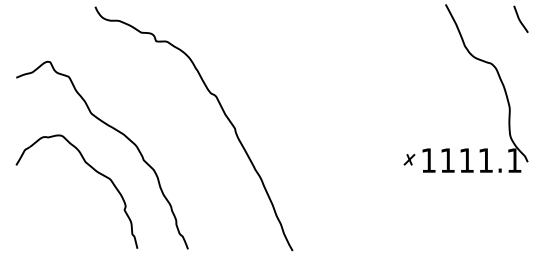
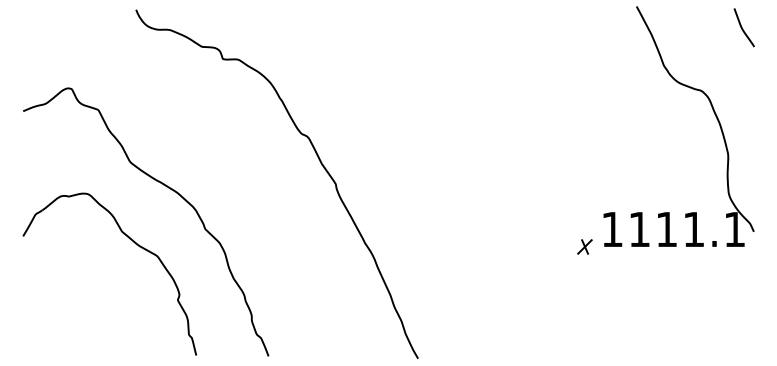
part: (409, 159) -> (584, 246), moved

